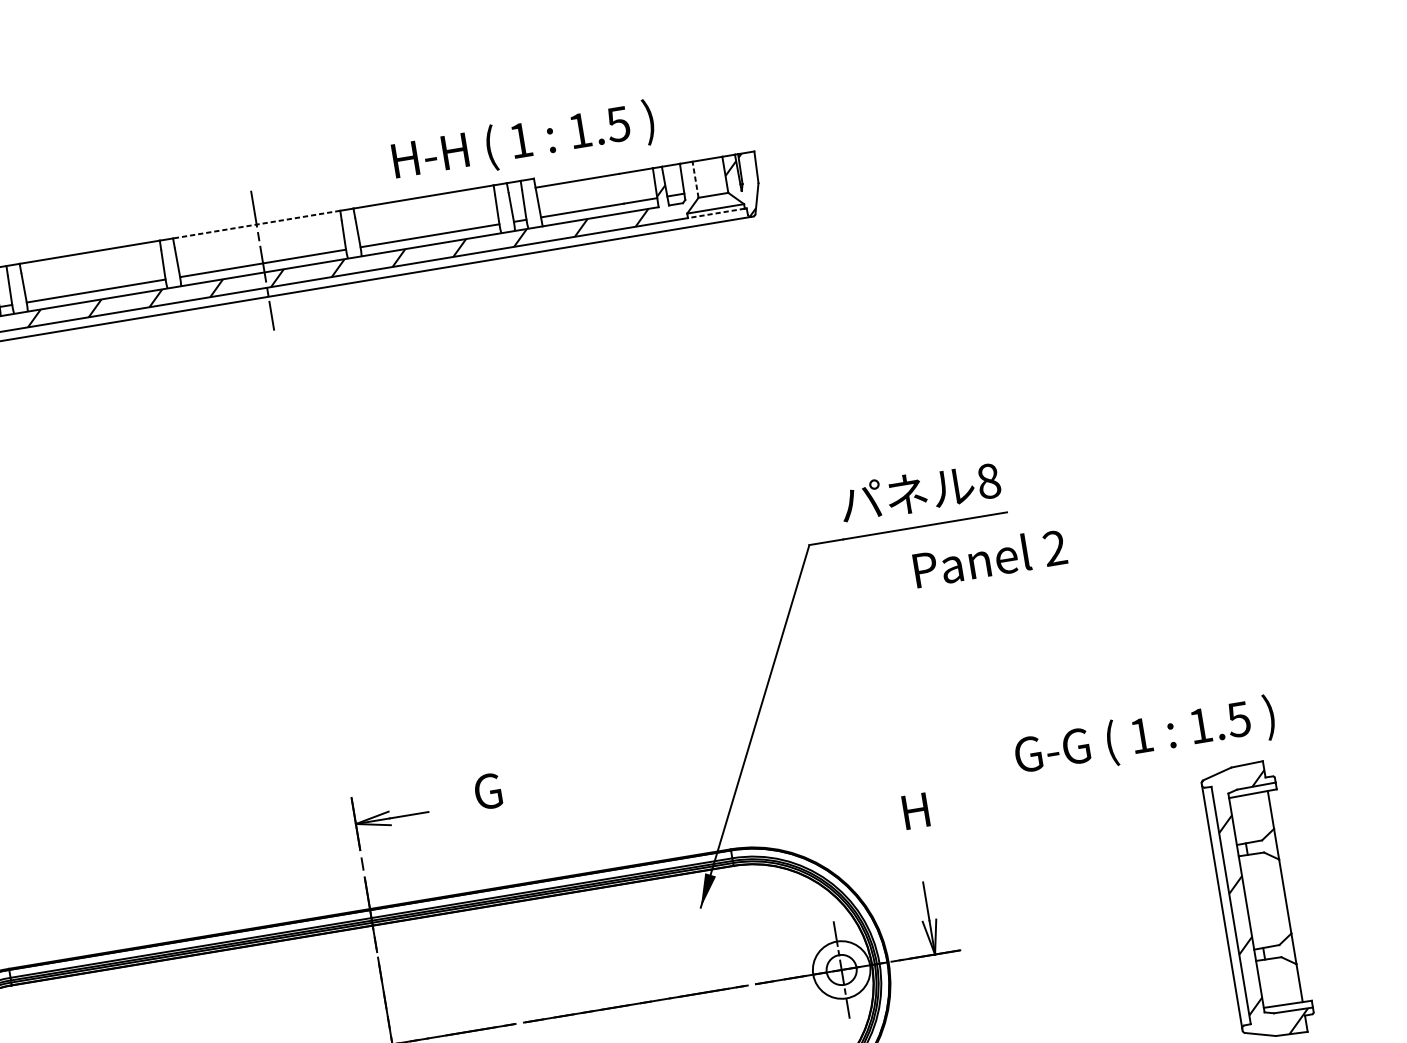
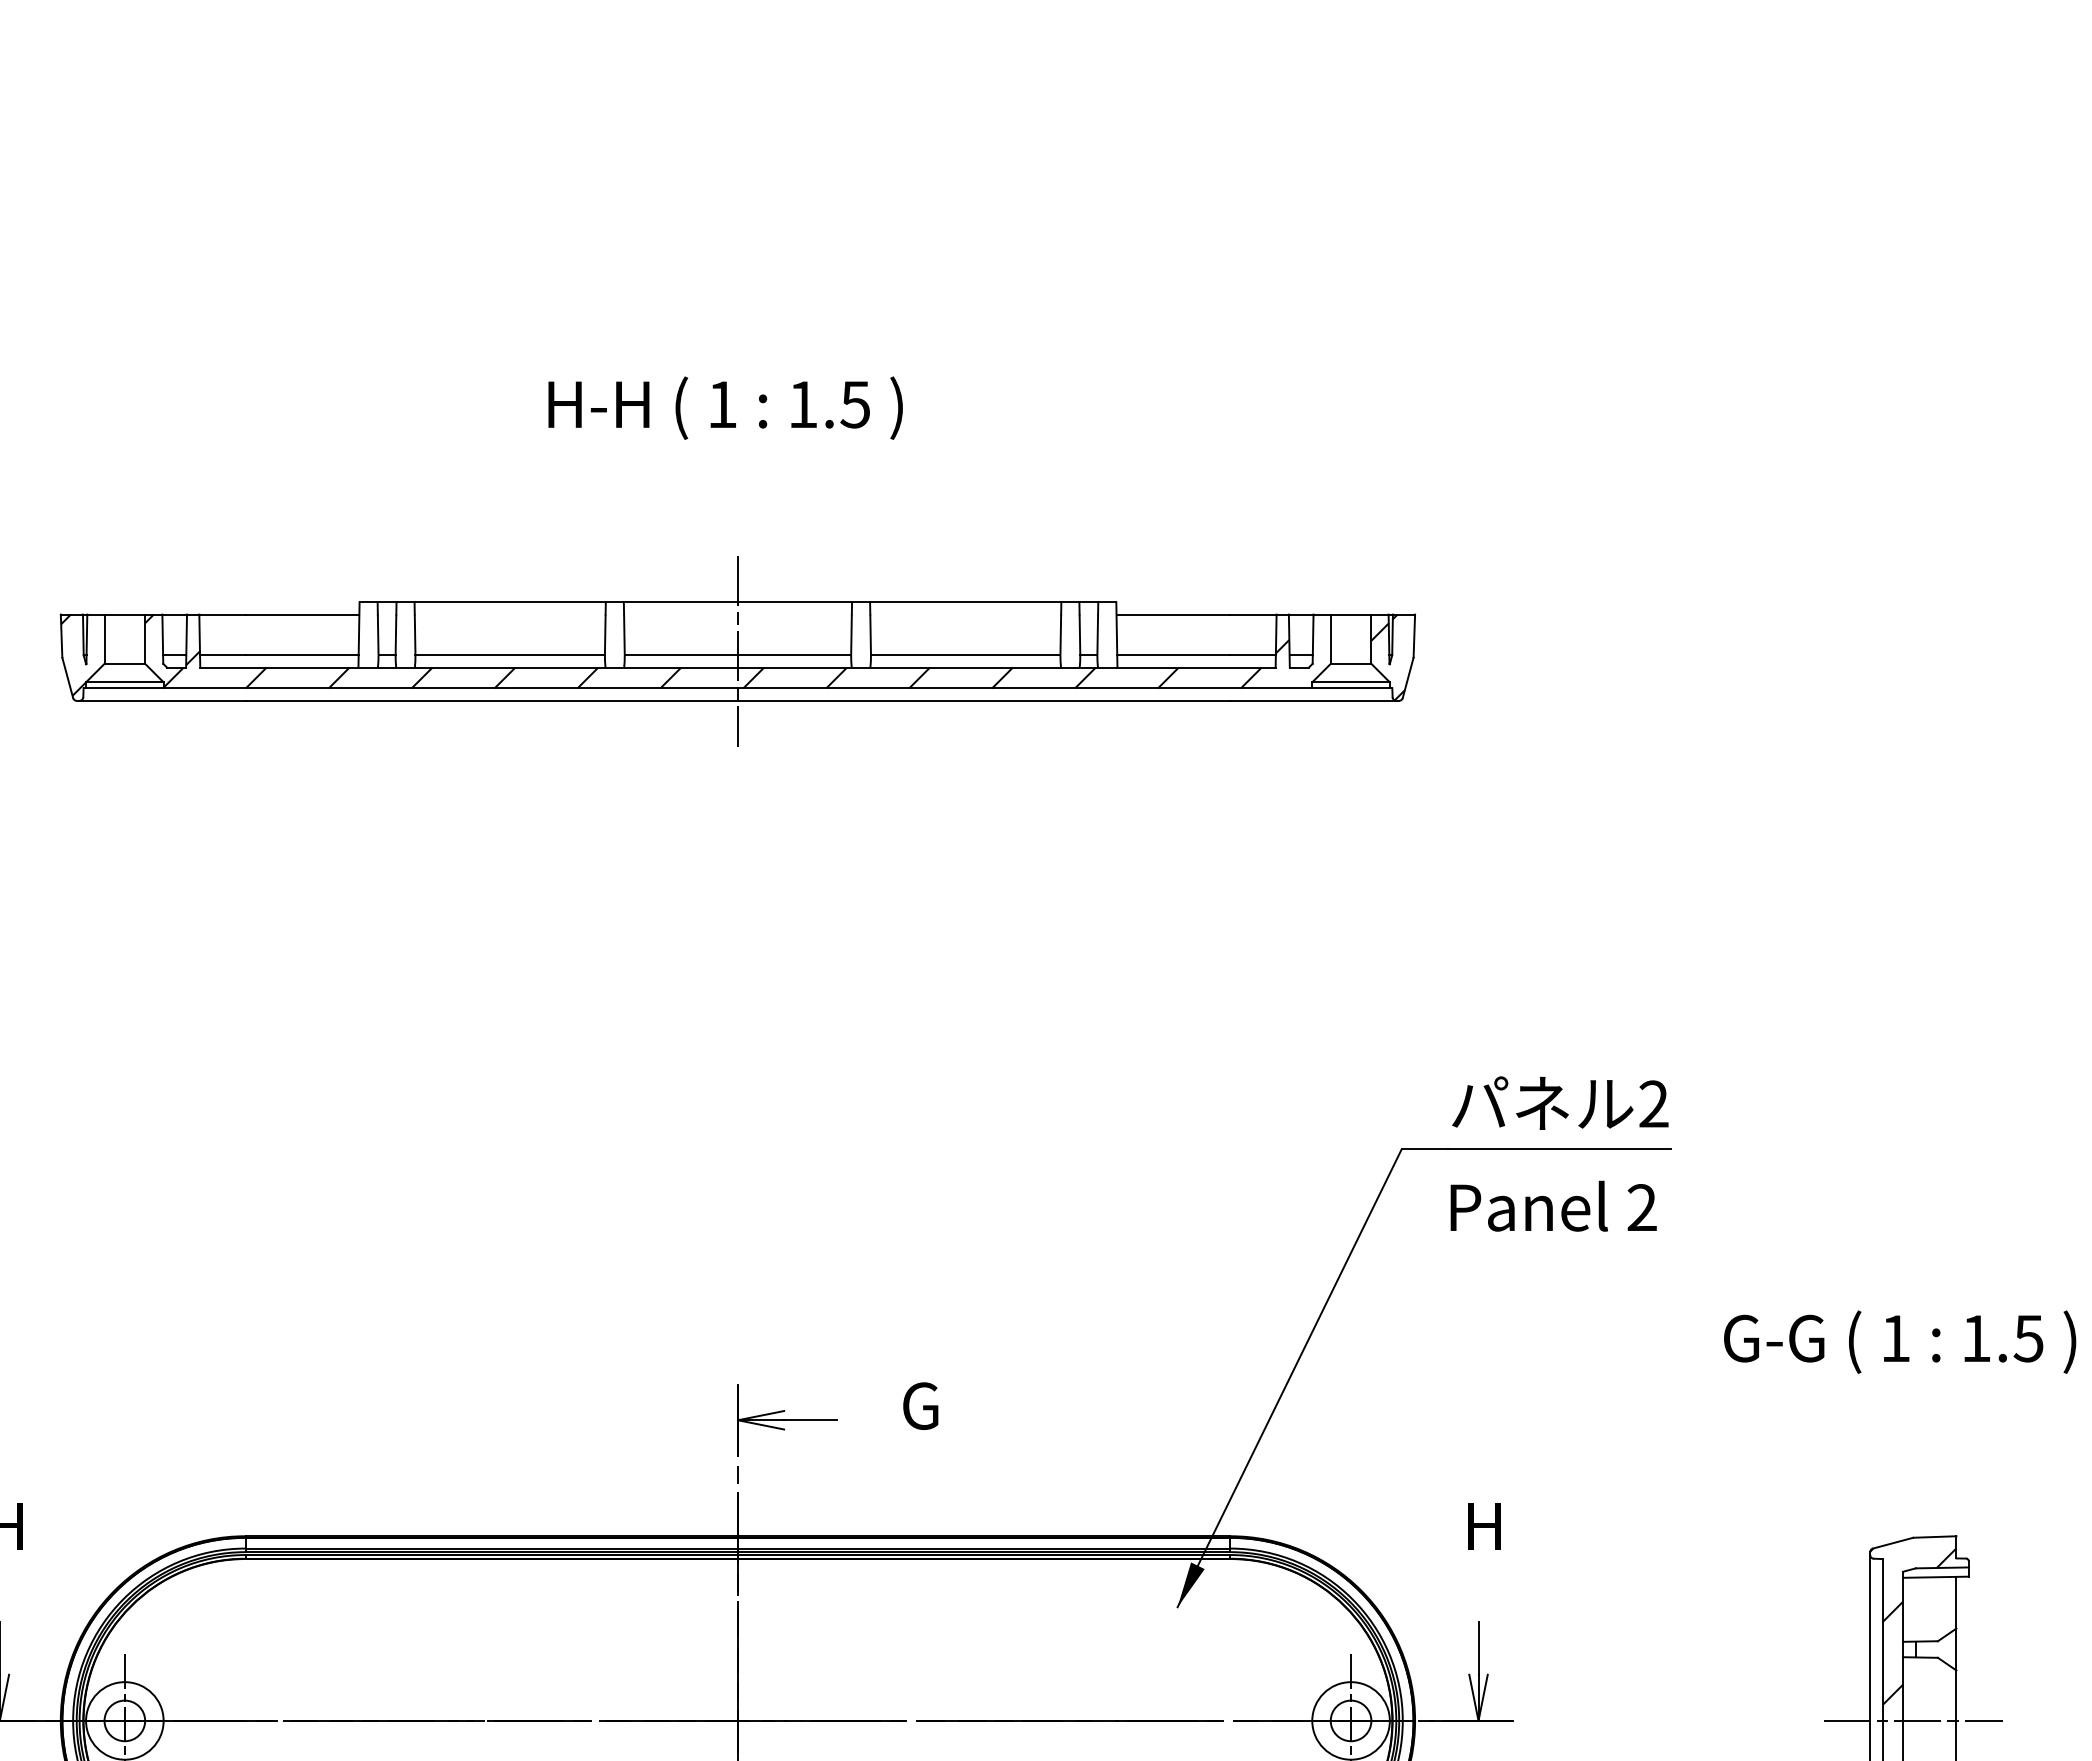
text: (523, 142) -> (725, 407), moved
line: (695, 179) -> (1330, 639), dashed -> solid
line: (716, 213) -> (1351, 688), dashed -> solid
line: (256, 224) -> (737, 602), dashed -> solid
text: (988, 481) -> (1653, 1104), 8 -> 2
text: (989, 557) -> (1553, 1205), moved
text: (1145, 737) -> (1900, 1341), moved
line: (1253, 901) -> (1913, 1720), added

